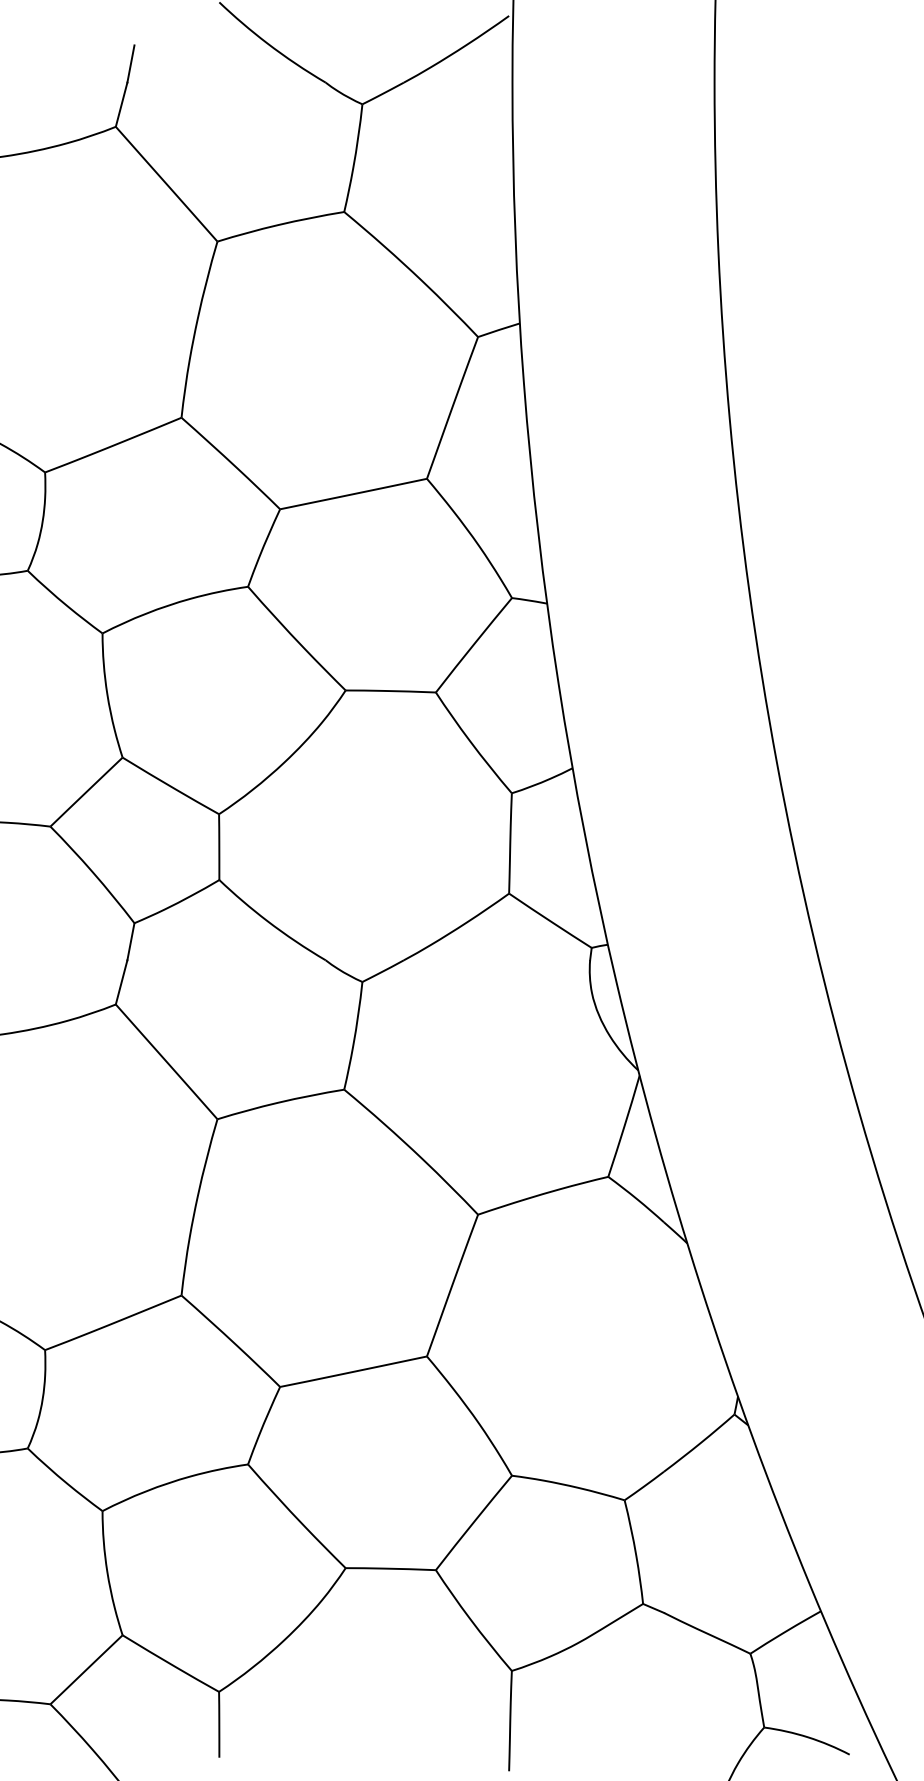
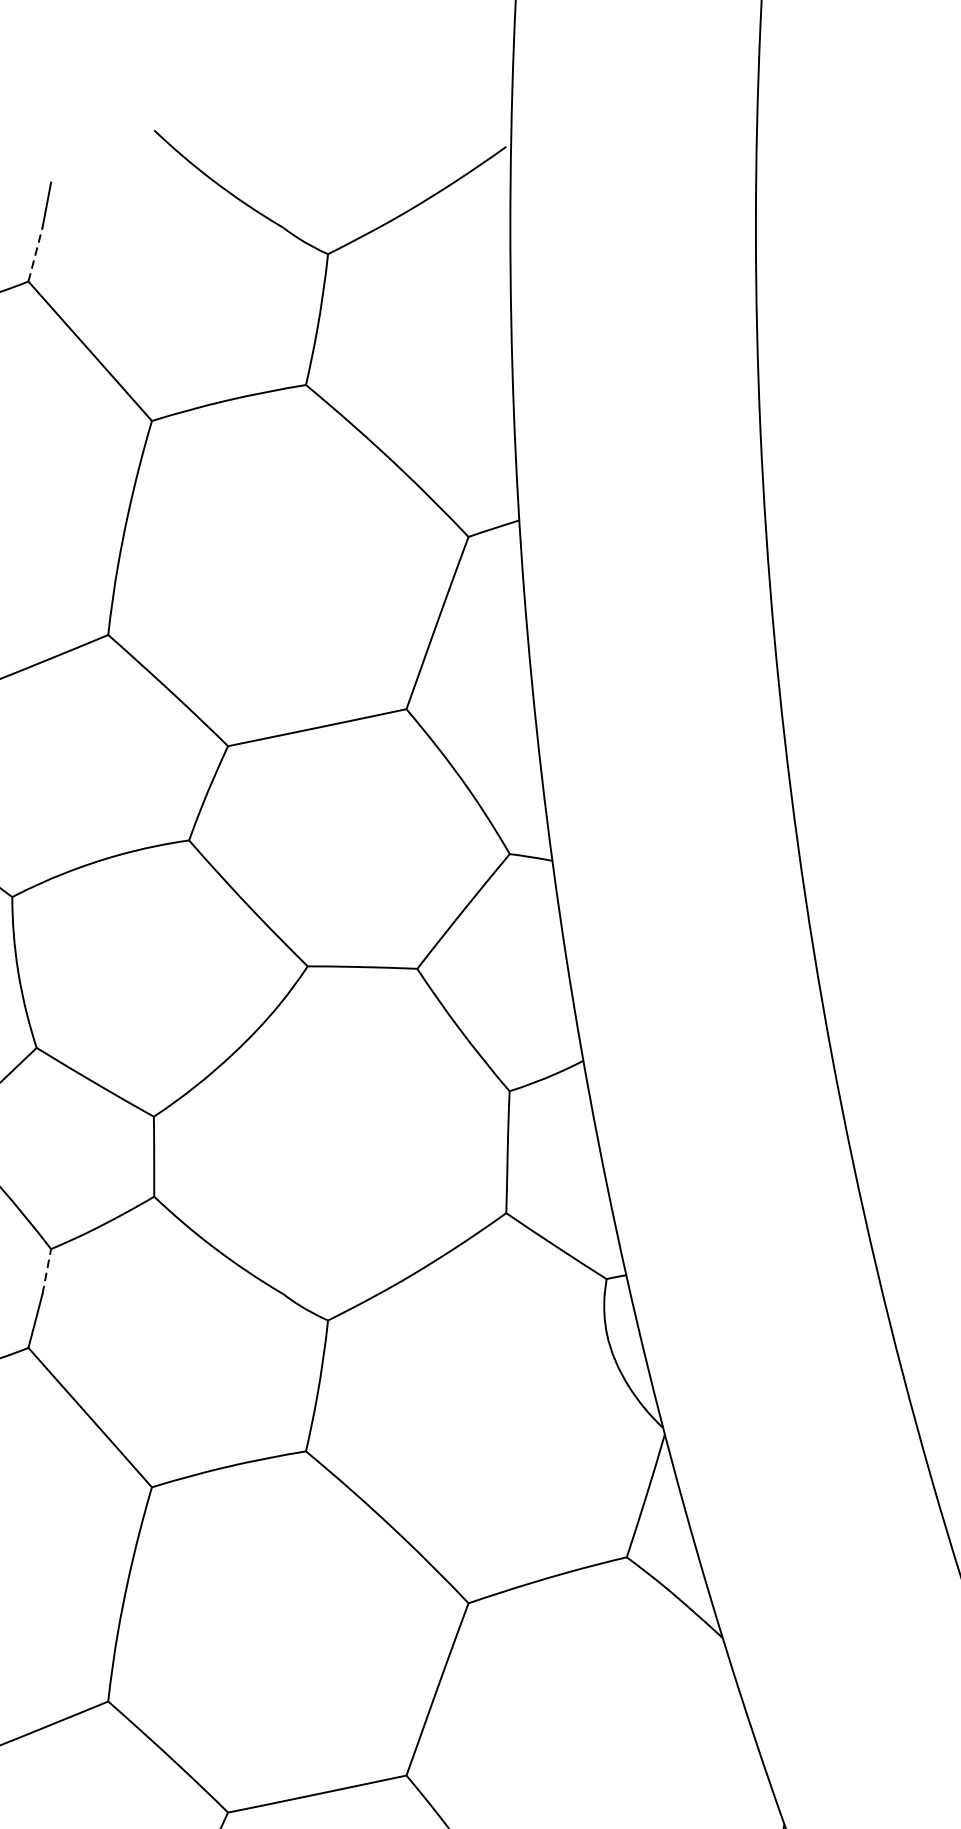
line: (121, 104) -> (35, 254), solid -> dashed
line: (130, 941) -> (46, 1271), solid -> dashed

